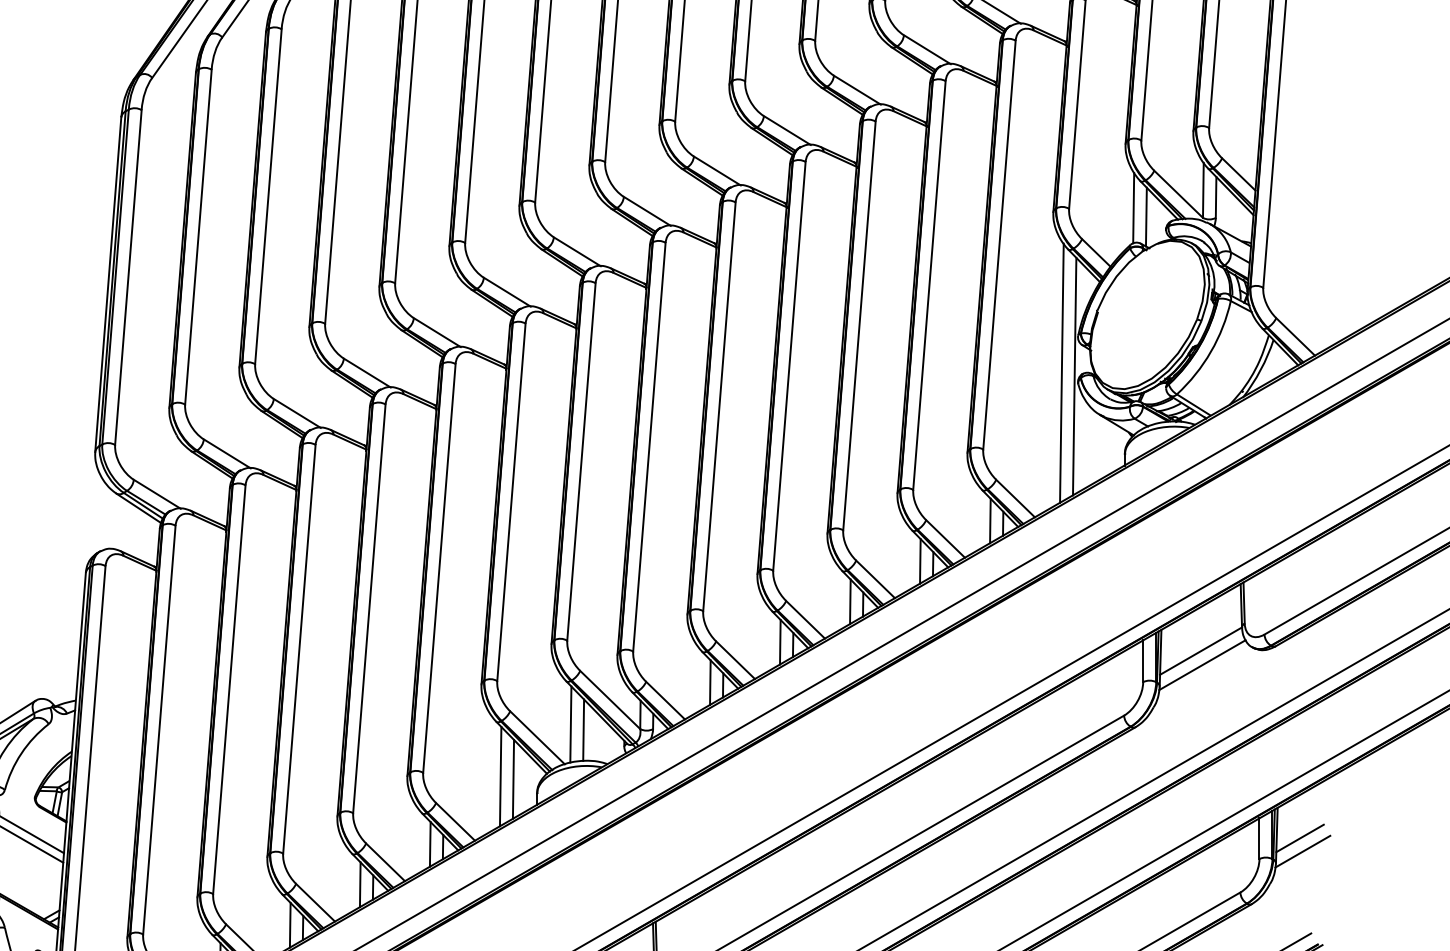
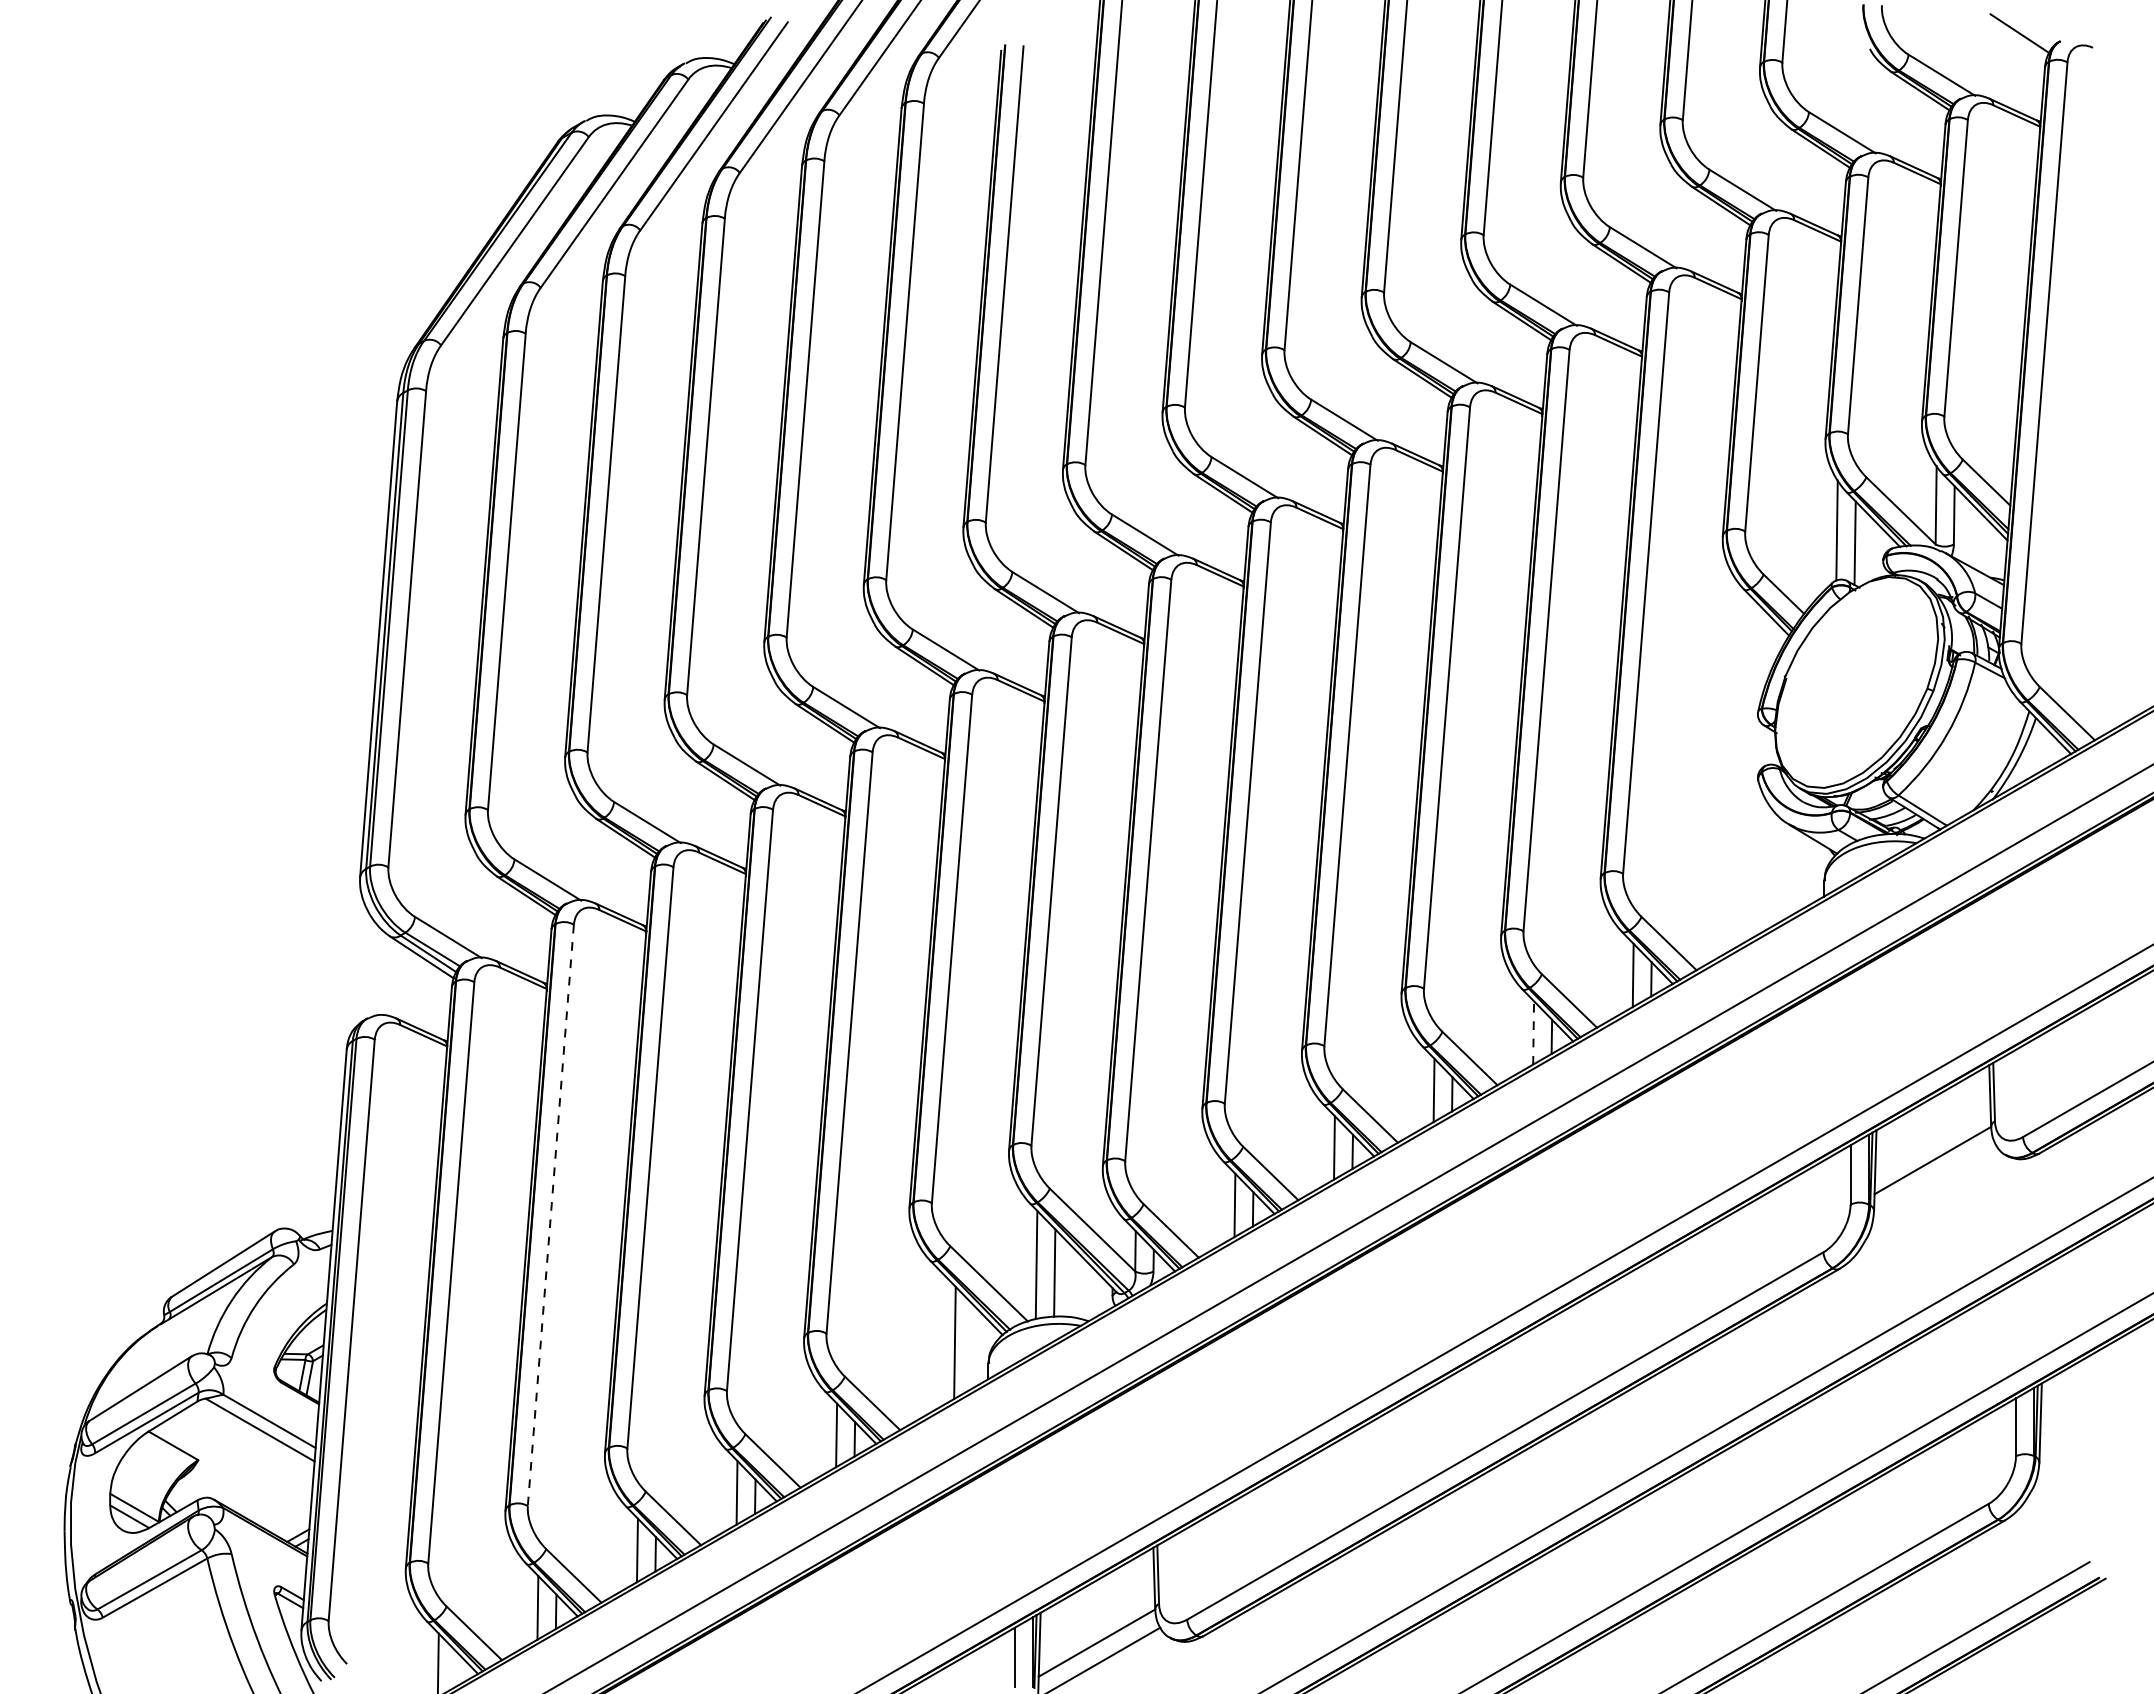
line: (1061, 373) -> (1734, 765), removed
line: (1074, 376) -> (1752, 770), removed
line: (920, 561) -> (1533, 1033), solid -> dashed
line: (1202, 665) -> (1934, 1180), removed
line: (229, 689) -> (550, 1215), solid -> dashed
line: (500, 776) -> (936, 1338), removed
line: (1299, 838) -> (2073, 1426), removed
line: (1302, 851) -> (2077, 1445), removed

